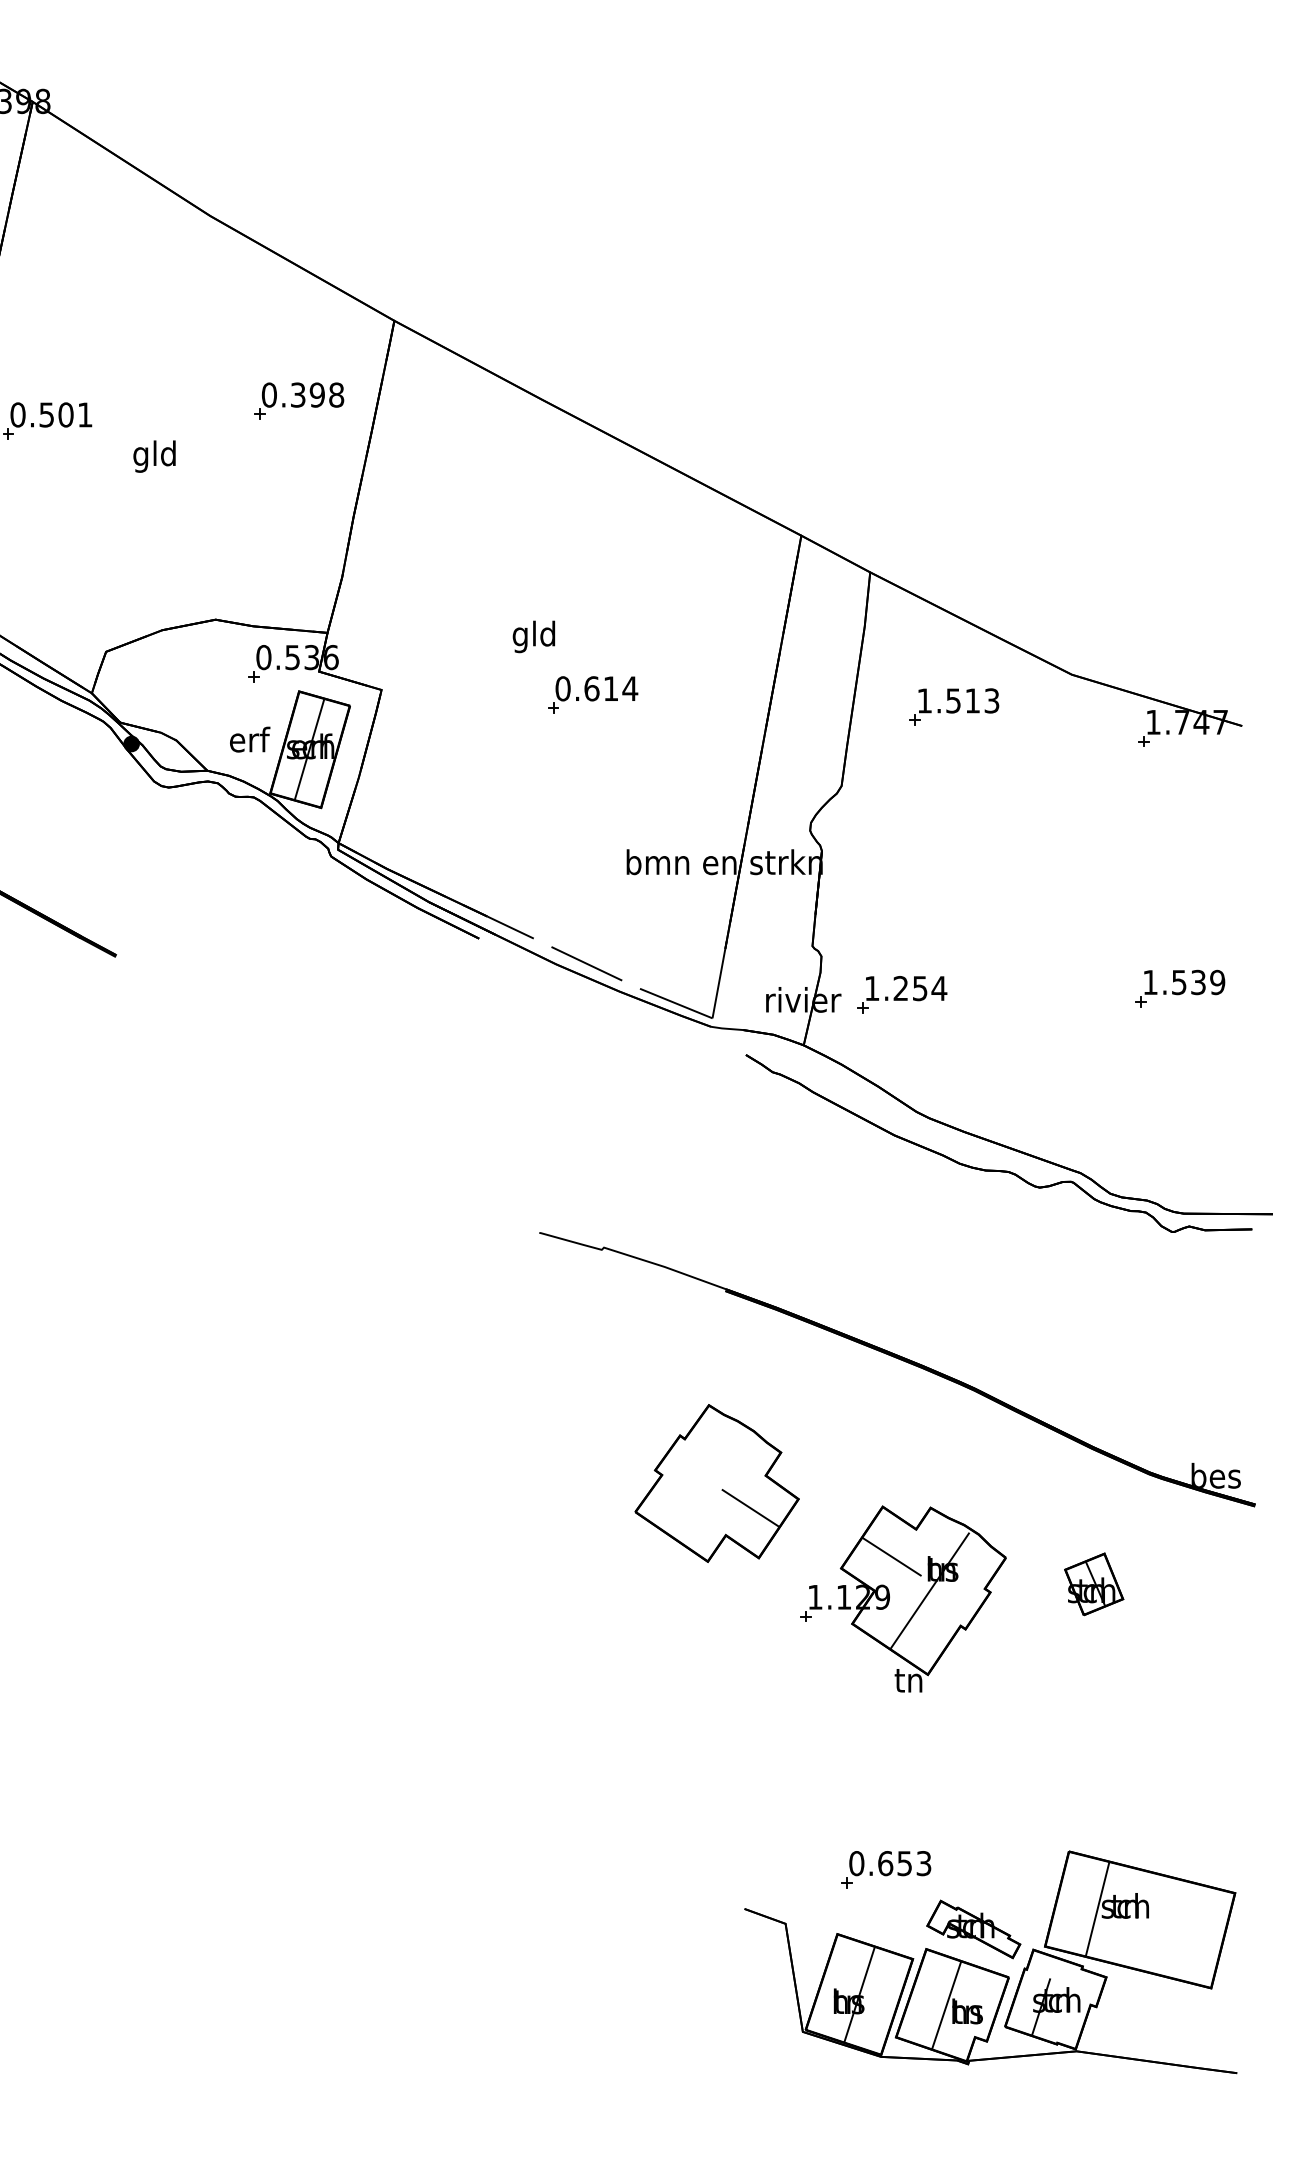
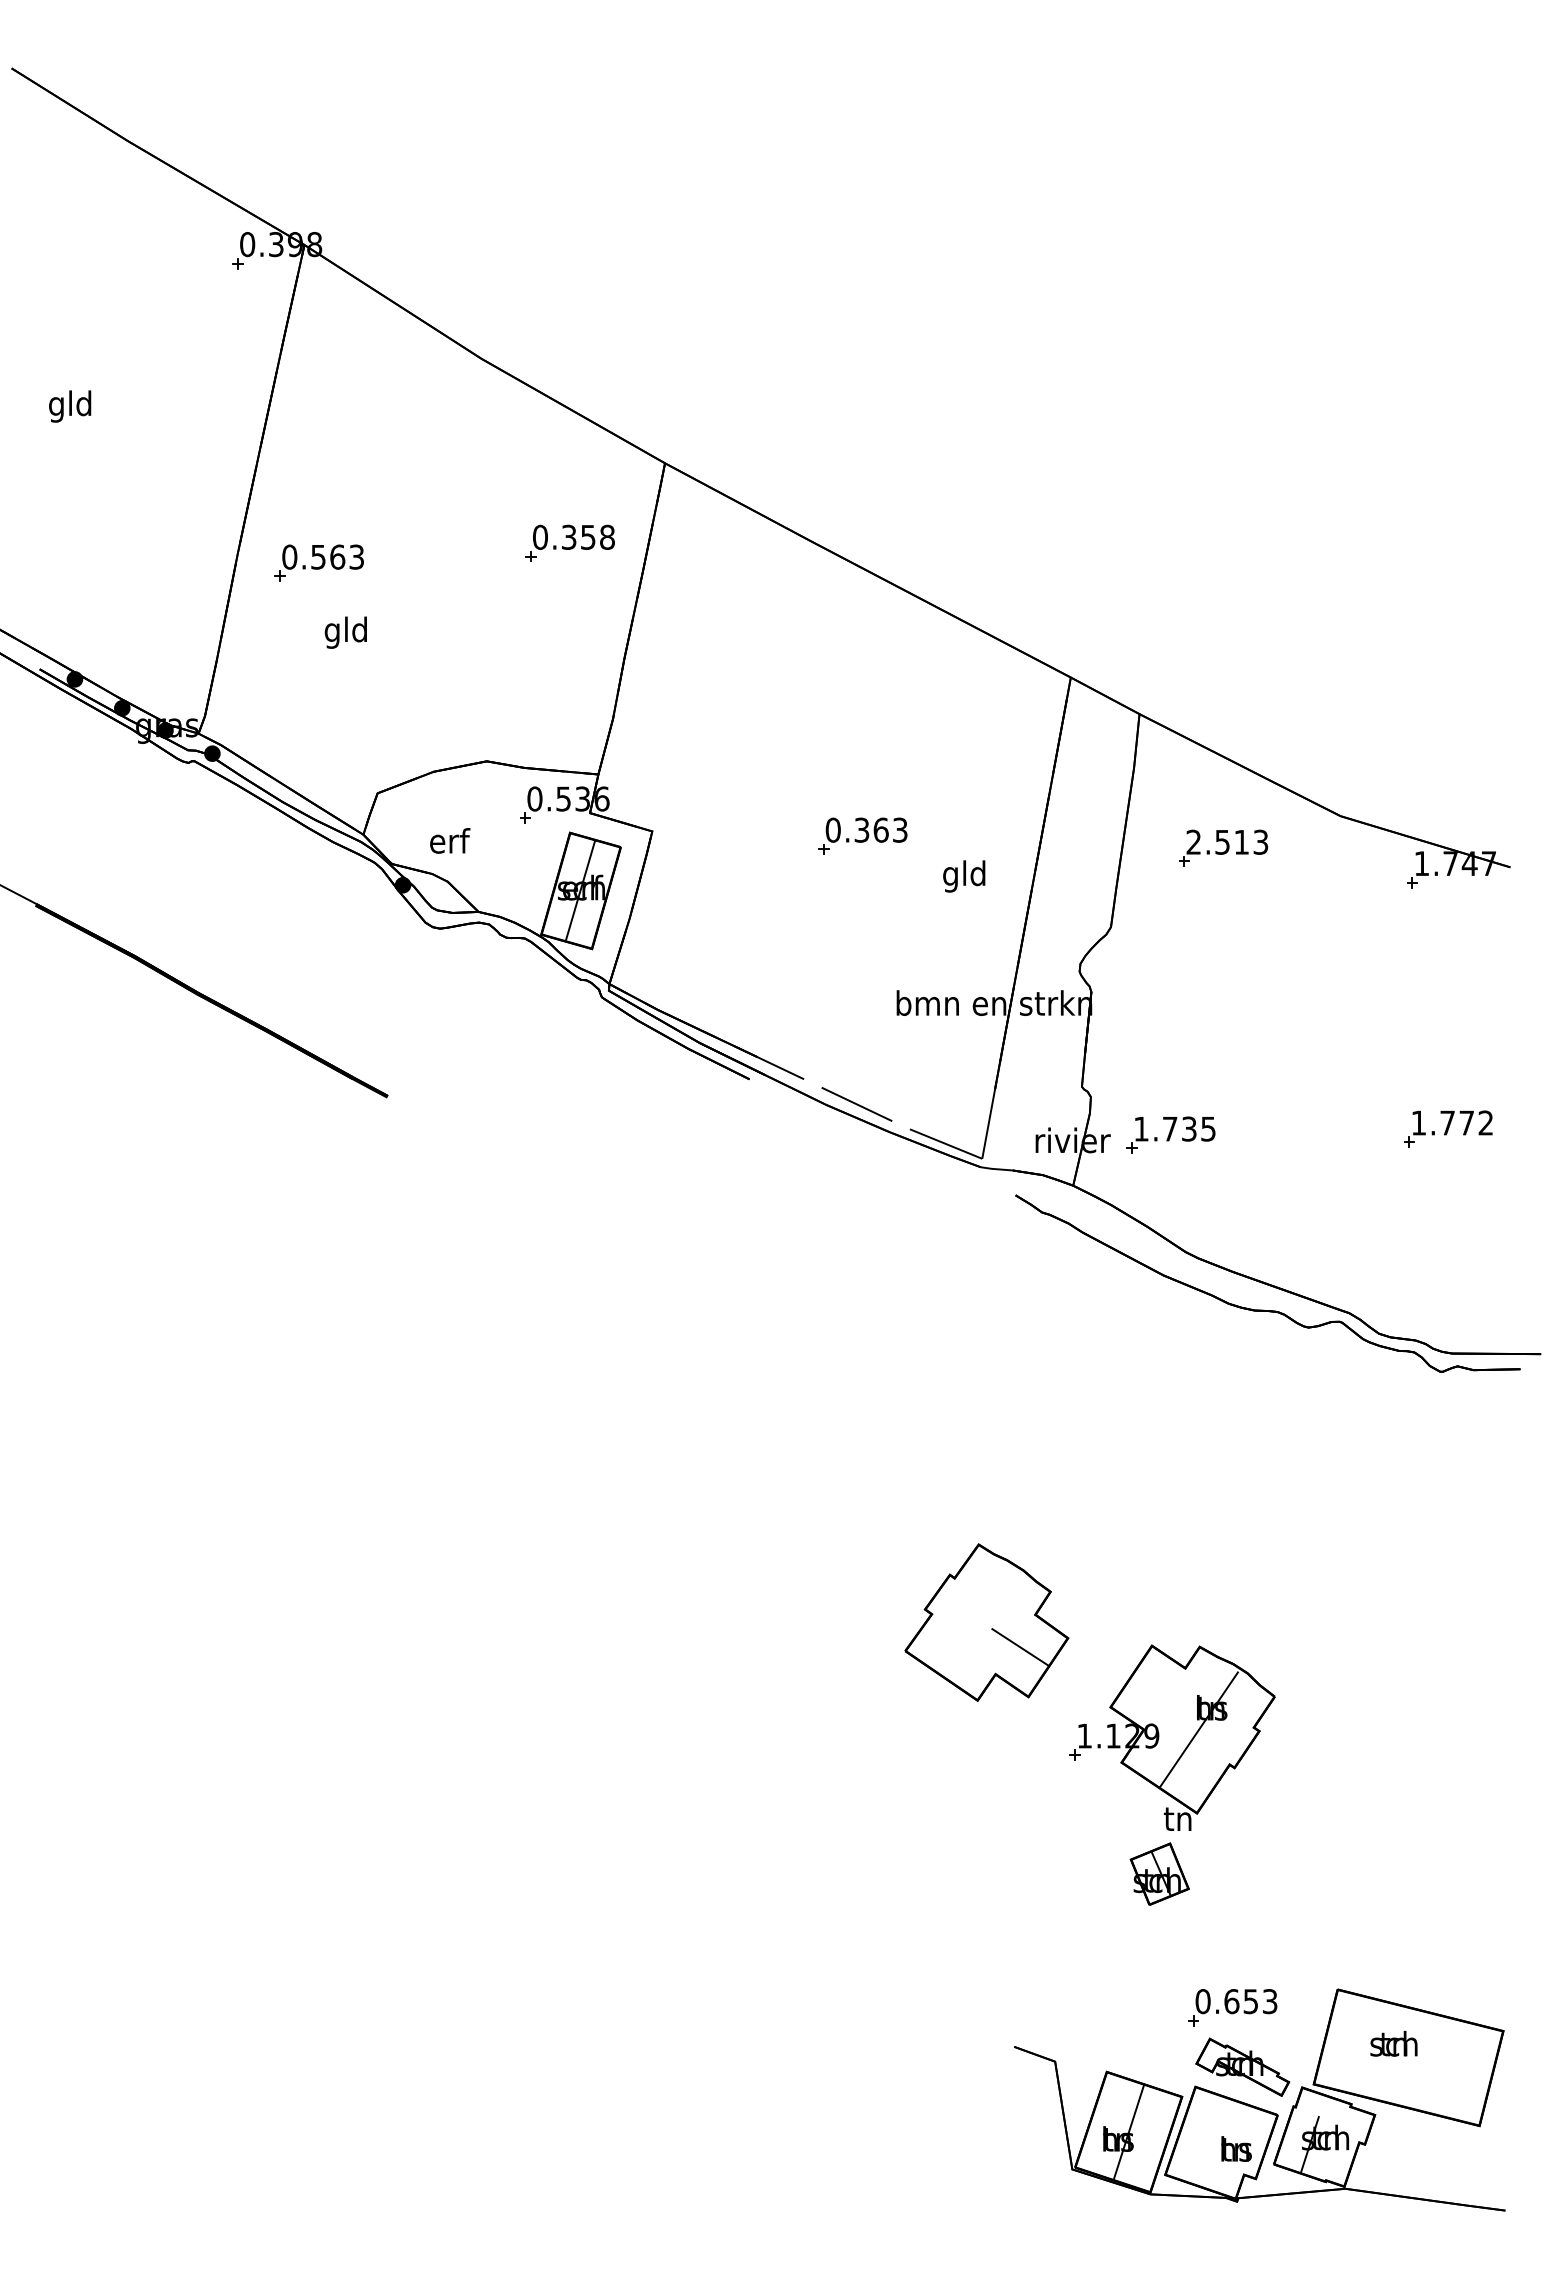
text: (316, 394) -> (587, 536), 0.398 -> 0.358
text: (74, 414) -> (346, 556), 0.501 -> 0.563
text: (154, 456) -> (345, 632), moved
text: (534, 636) -> (964, 876), moved
text: (611, 688) -> (881, 829), 0.614 -> 0.363
text: (924, 700) -> (1193, 841), 1.513 -> 2.513
text: (250, 739) -> (450, 840), moved
text: (1198, 981) -> (1466, 1122), 1.539 -> 1.772
text: (920, 987) -> (1189, 1128), 1.254 -> 1.735
part: (899, 1360) -> (1168, 1499), removed
line: (891, 1556) -> (1160, 1695), removed
part: (1093, 1583) -> (1159, 1873), moved
part: (886, 1869) -> (1232, 2007), moved
line: (1096, 1908) -> (1365, 2046), removed
line: (946, 2004) -> (1215, 2142), removed

